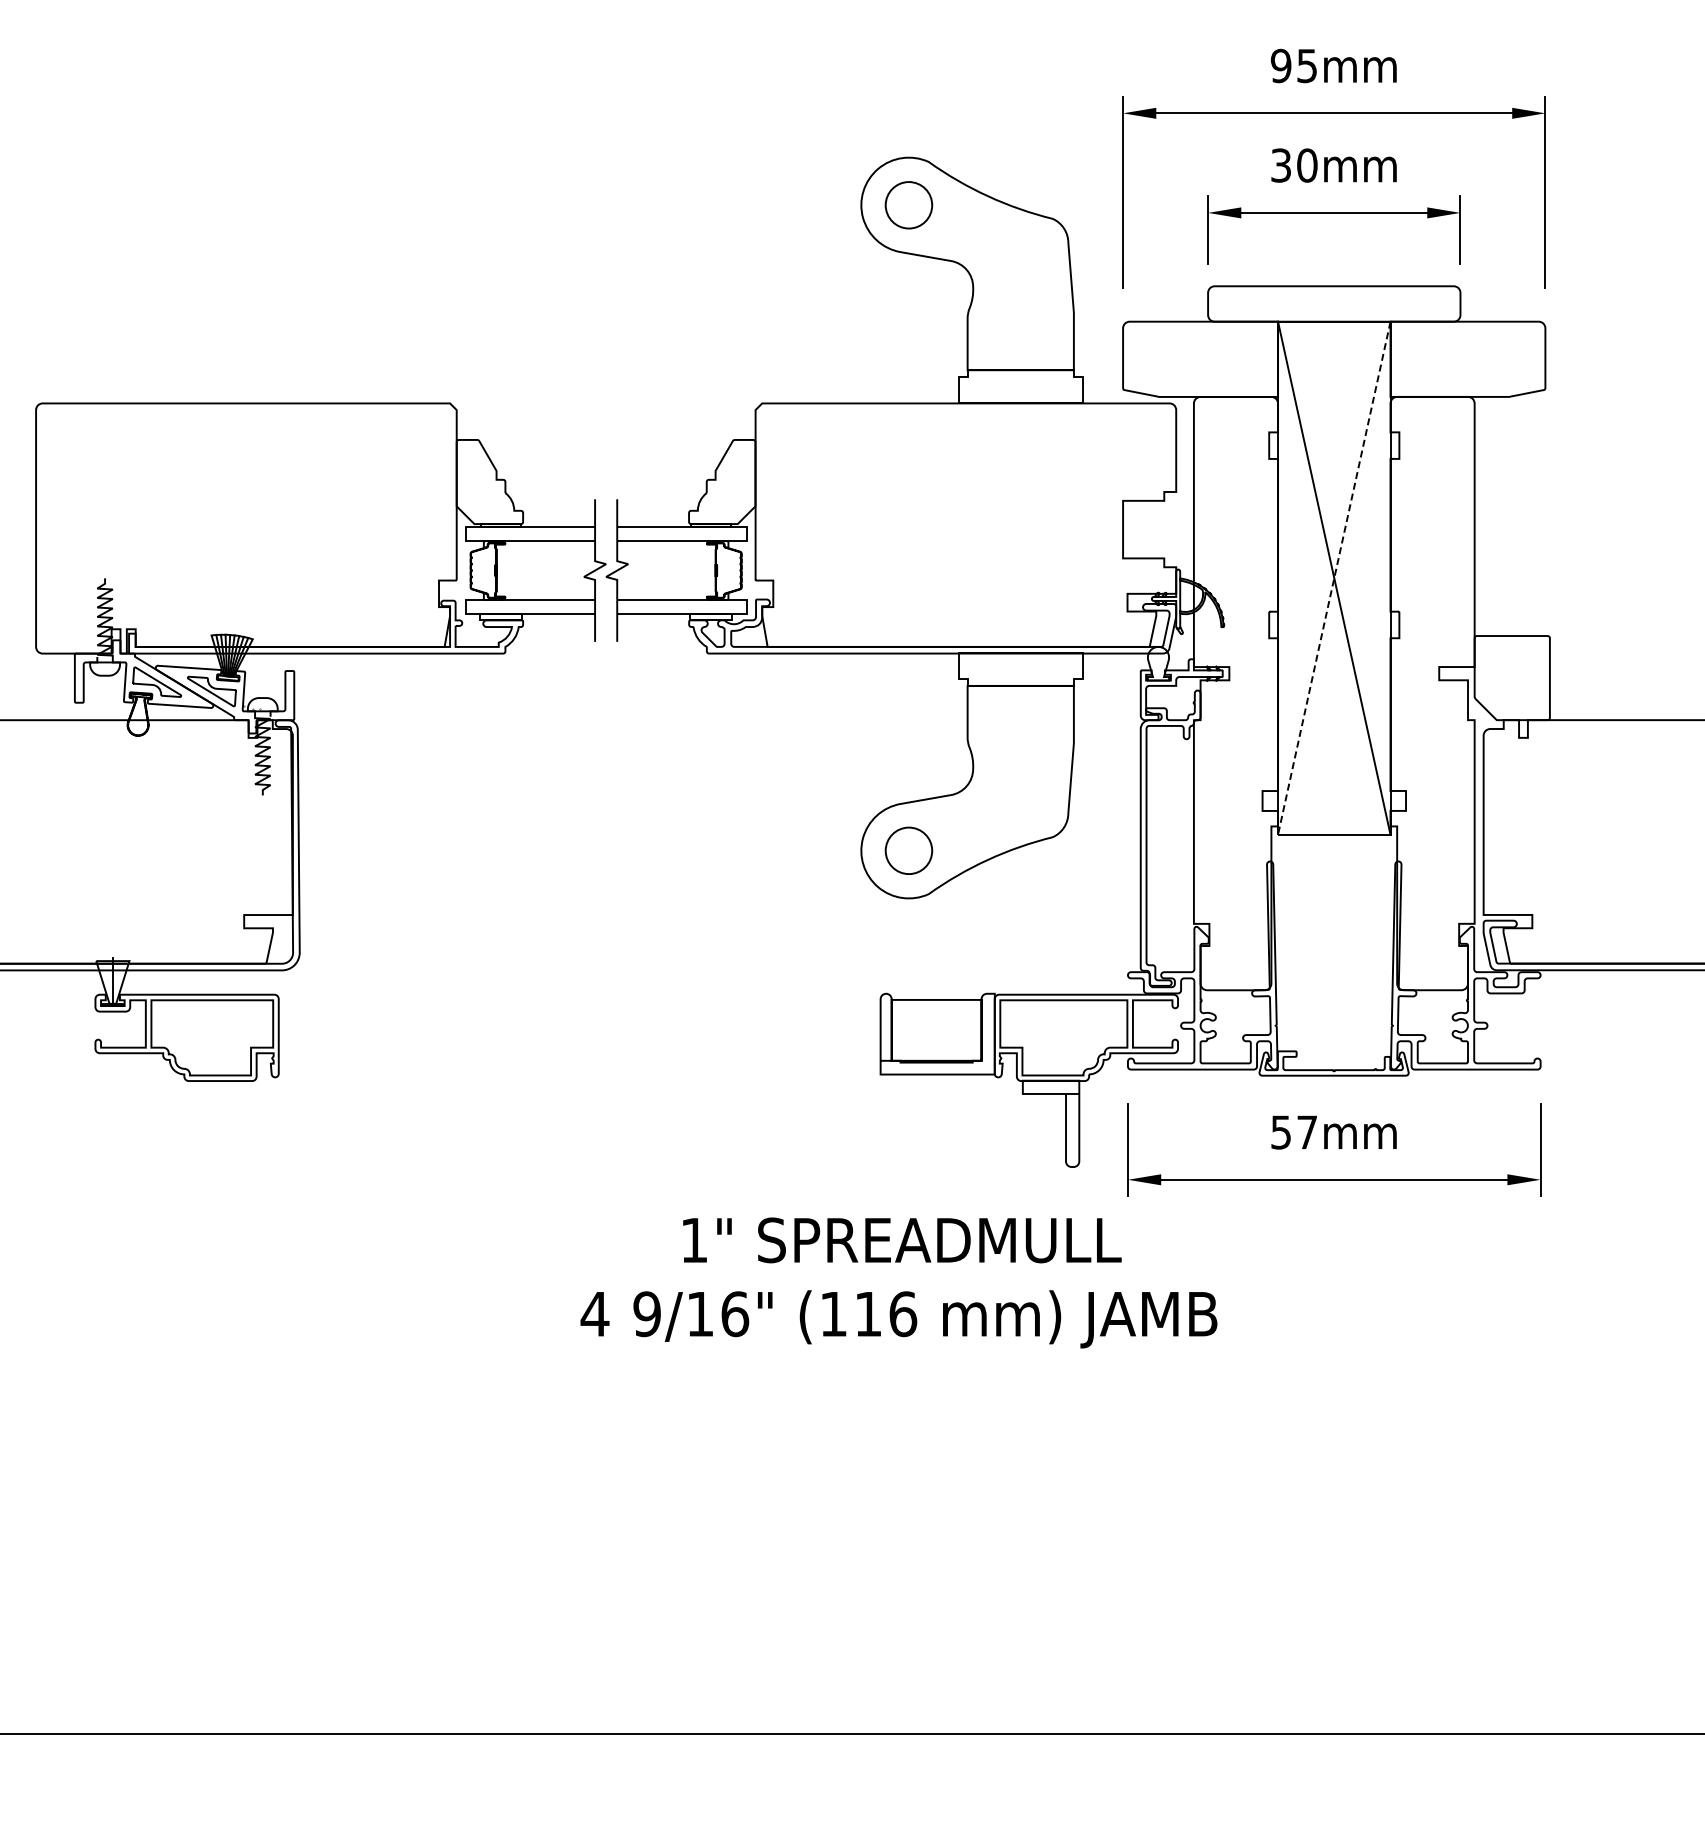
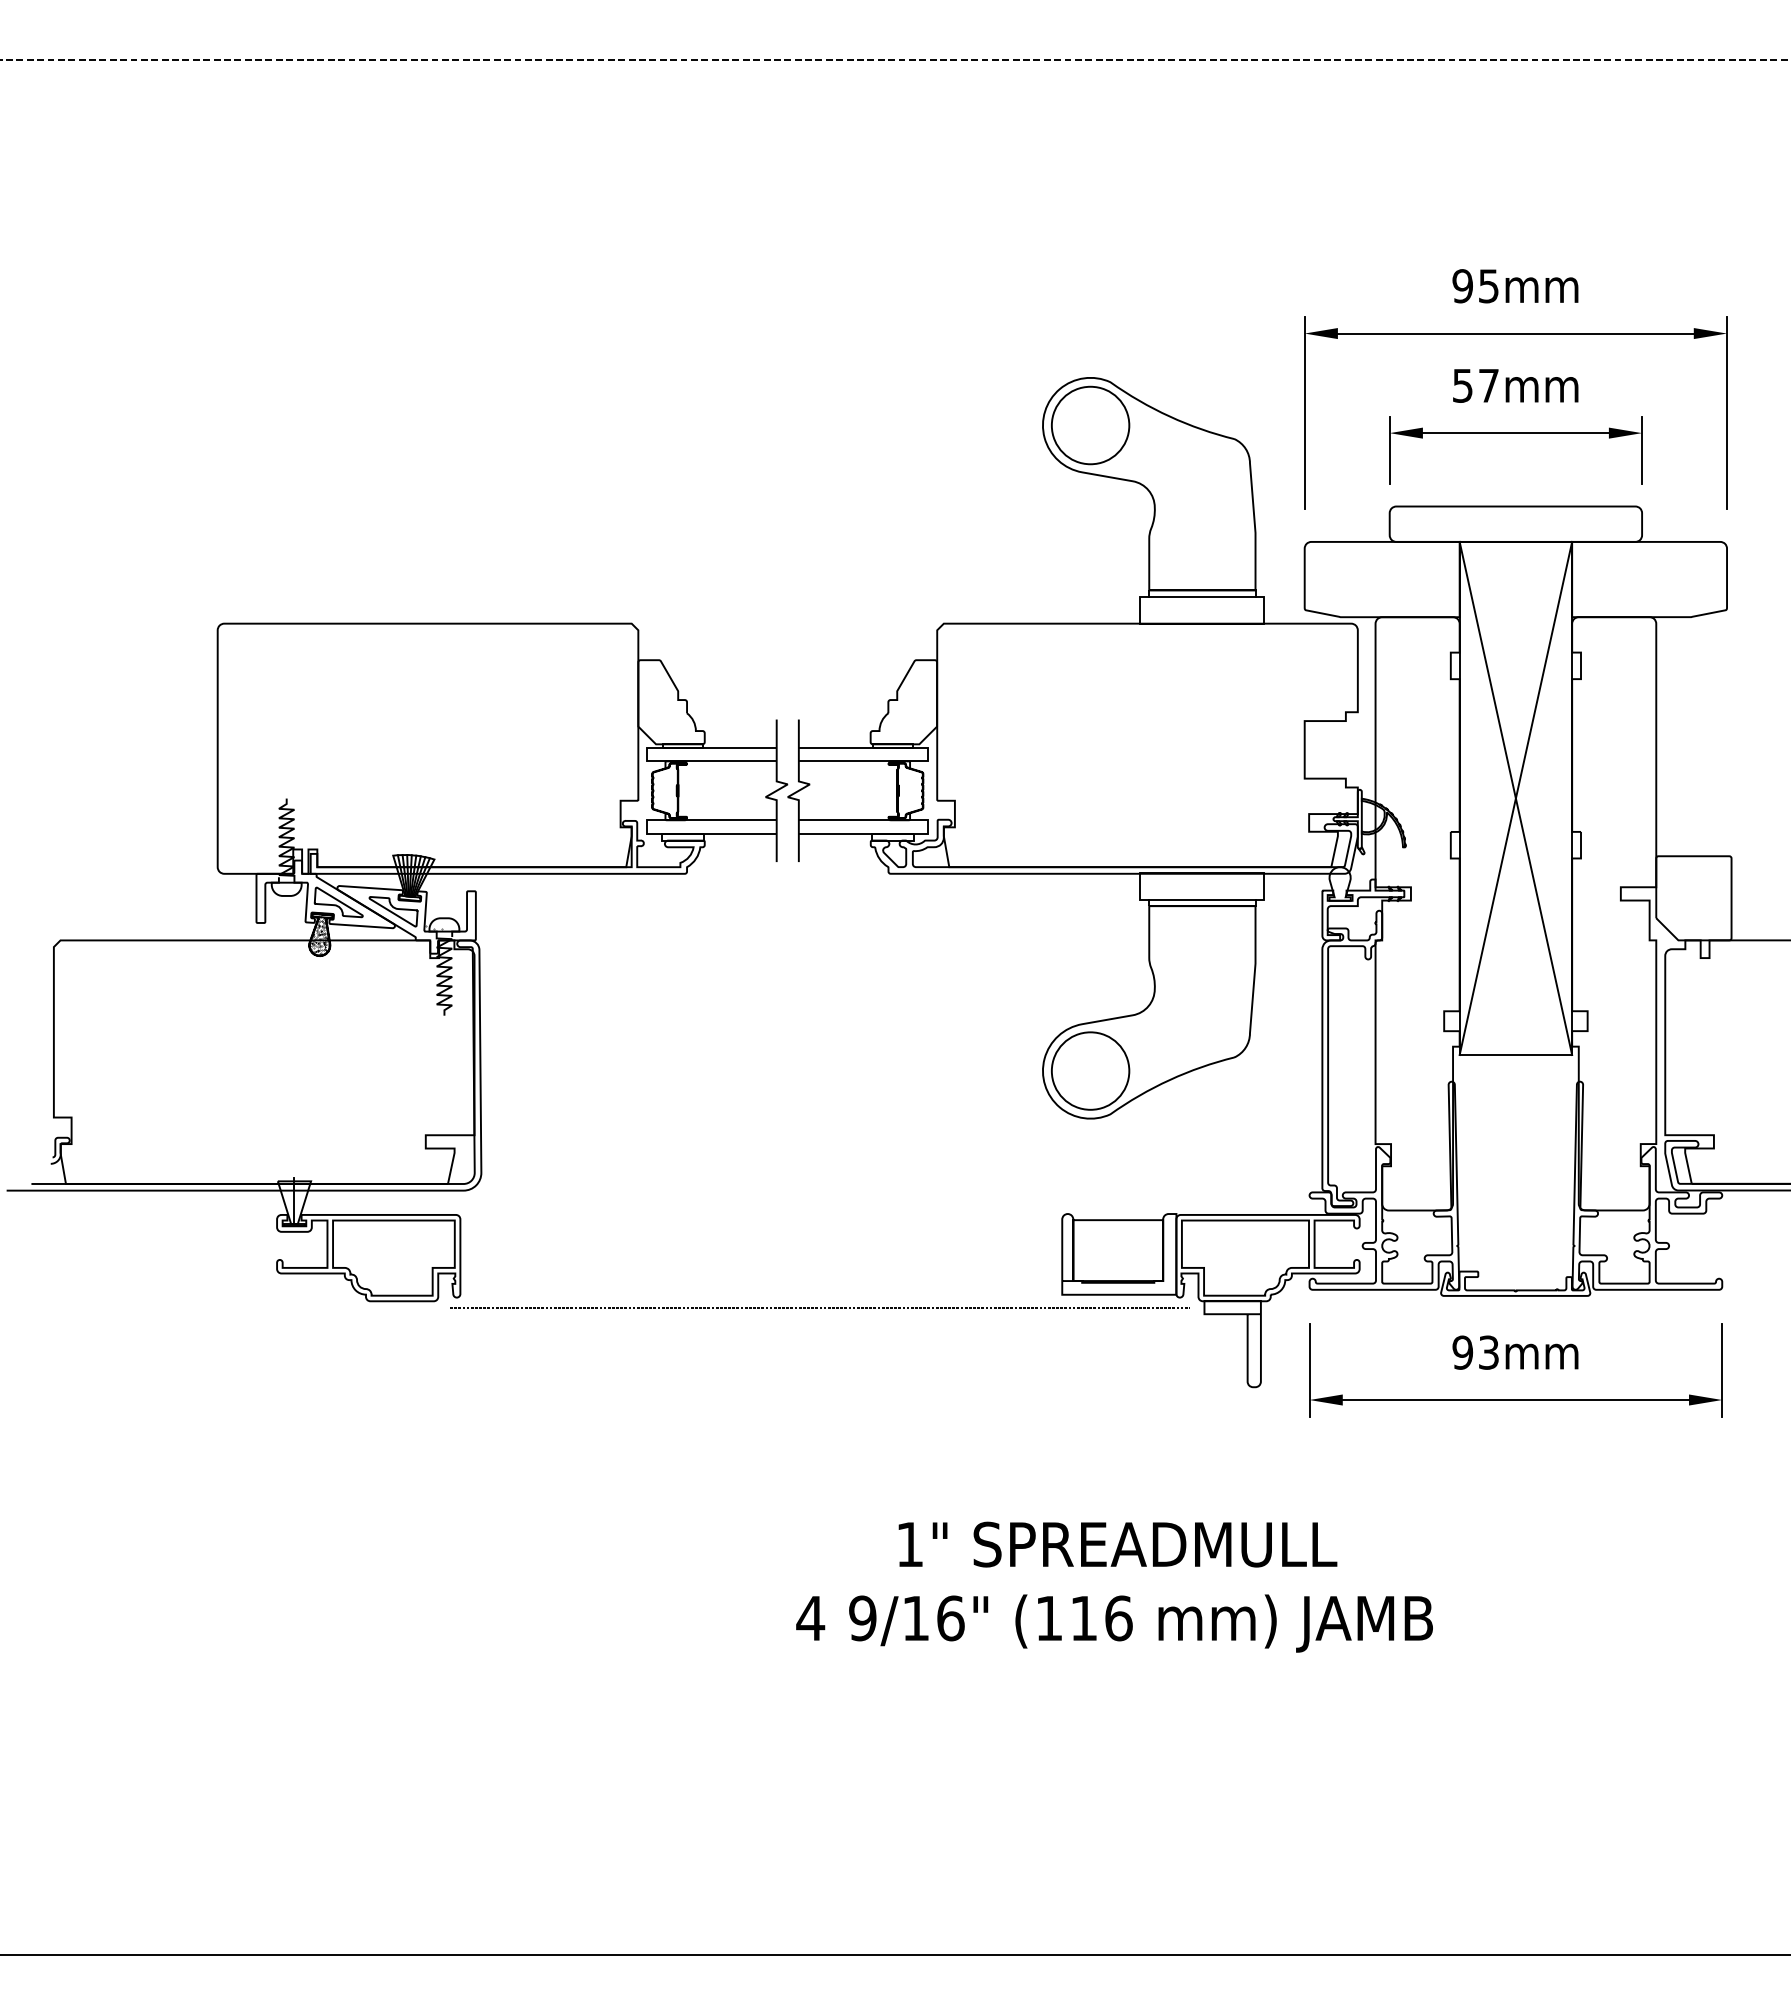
text: (1294, 165) -> (1476, 385), 30mm -> 57mm
circle: (908, 205) -> (1090, 425), size x1.67
line: (1020, 377) -> (1202, 597), added
line: (1333, 578) -> (1515, 798), dashed -> solid
line: (1020, 679) -> (1202, 899), added
hatch: (137, 715) -> (319, 935), added
circle: (908, 850) -> (1090, 1070), size x1.67
line: (638, 1087) -> (820, 1307), added
text: (1293, 1132) -> (1475, 1352), 57mm -> 93mm
text: (898, 1282) -> (1114, 1586), moved

